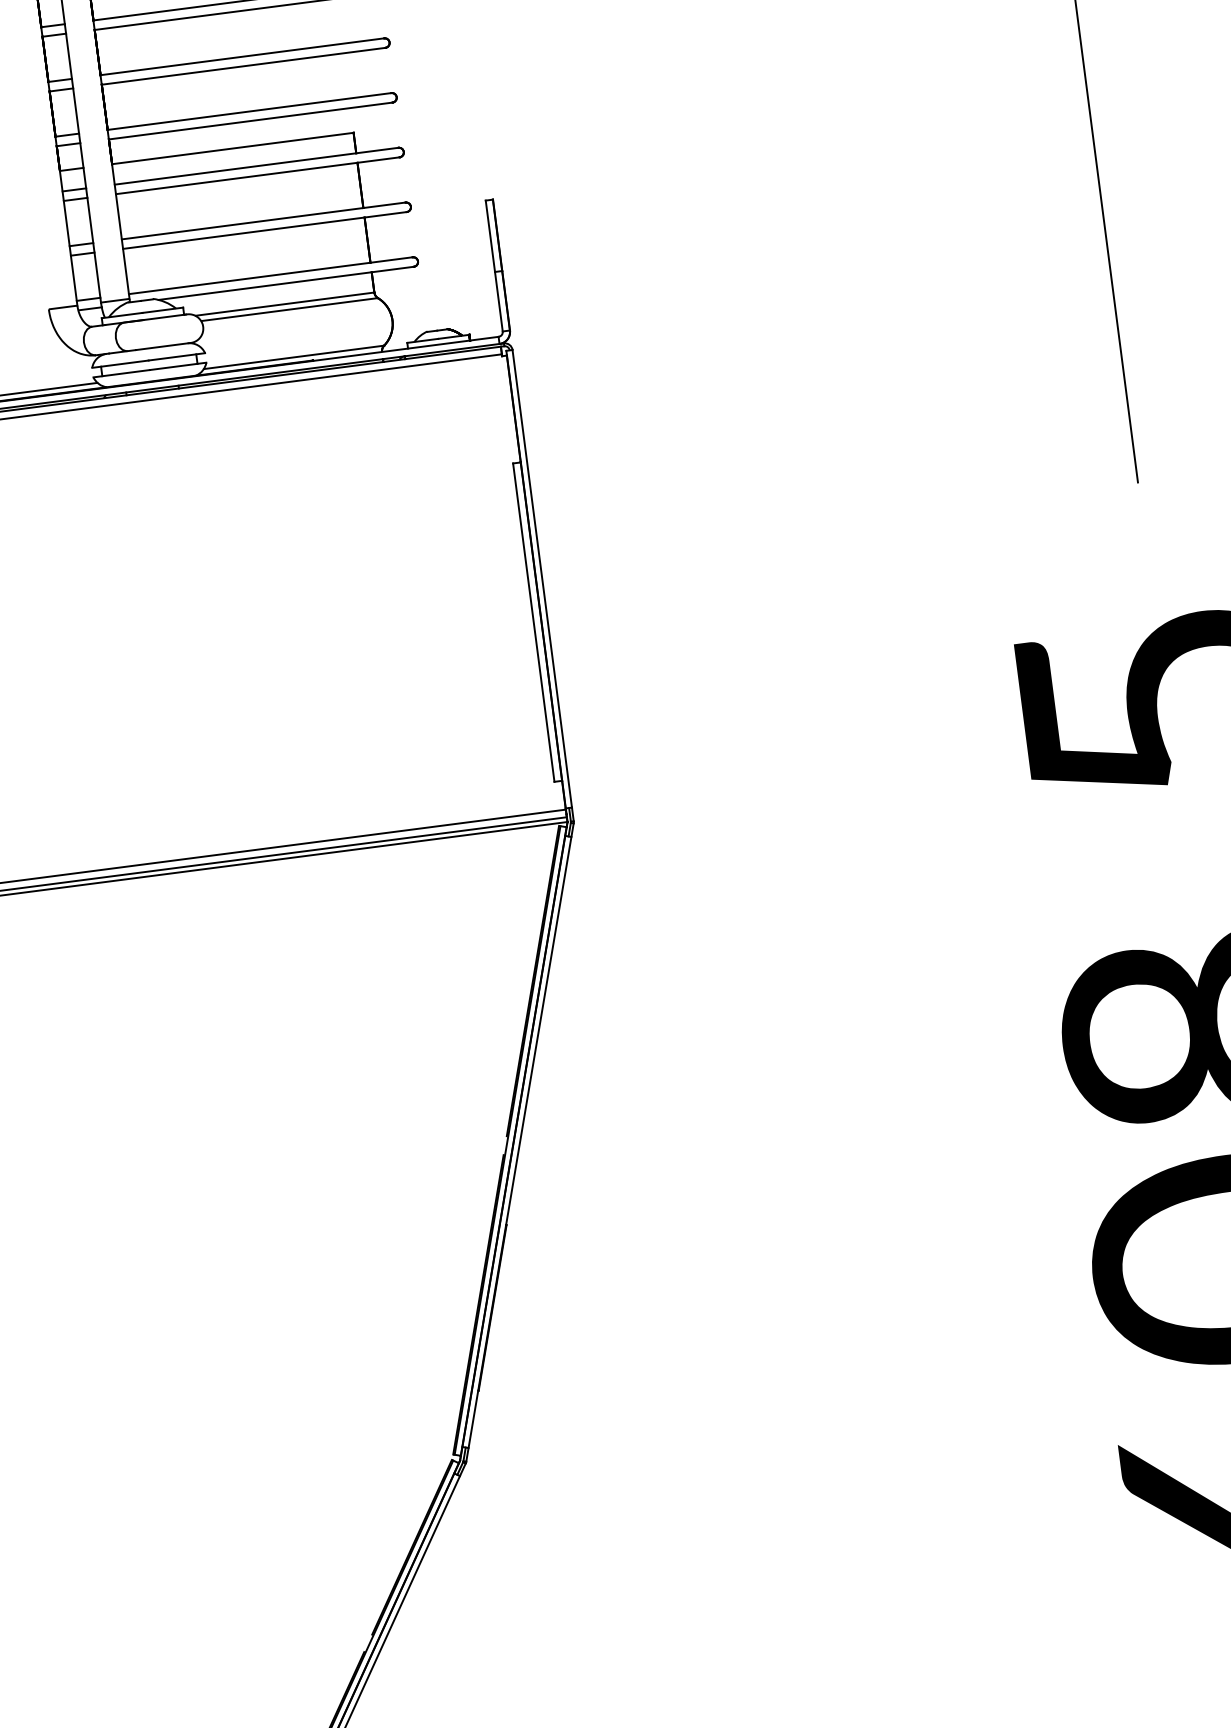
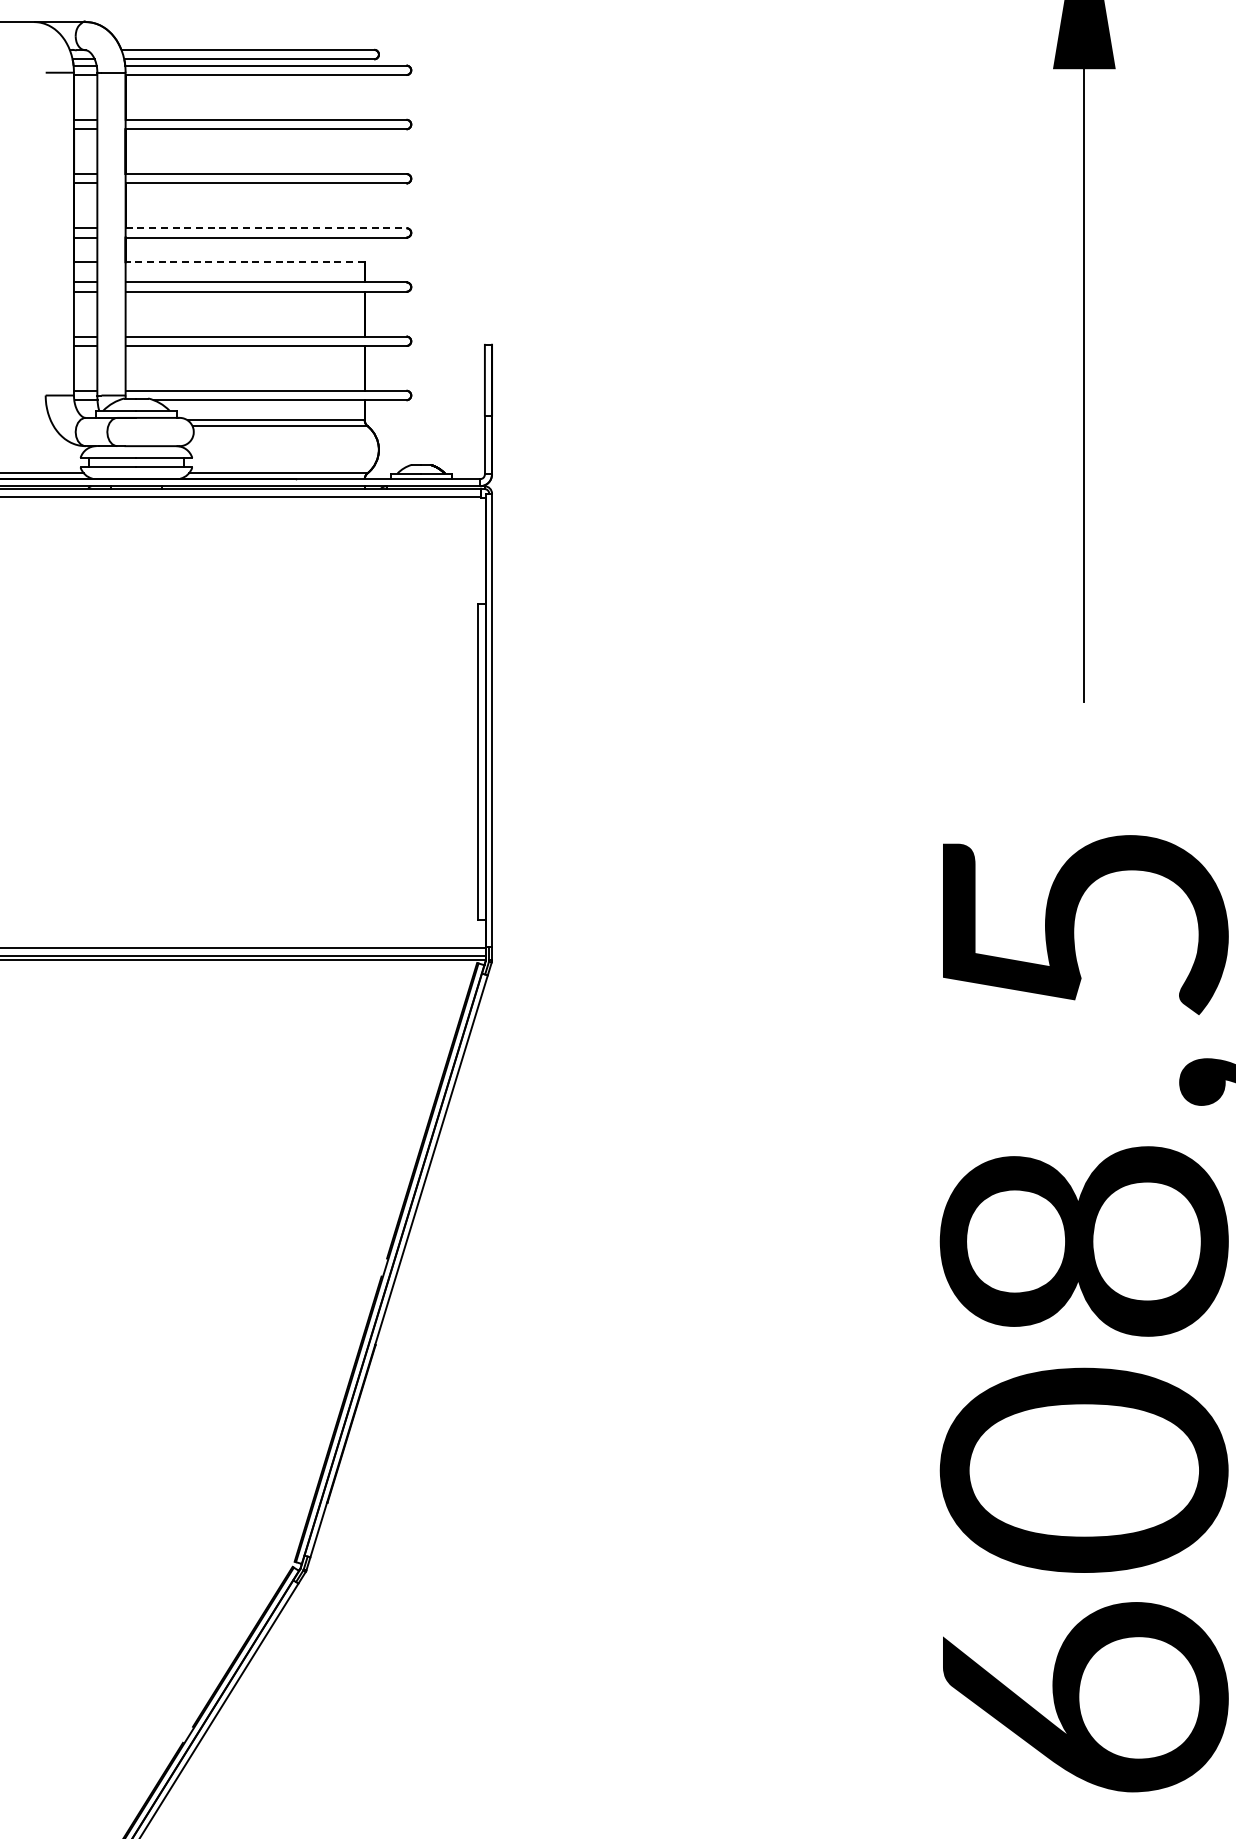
line: (249, 111) -> (266, 228), solid -> dashed
line: (233, 148) -> (245, 262), solid -> dashed

